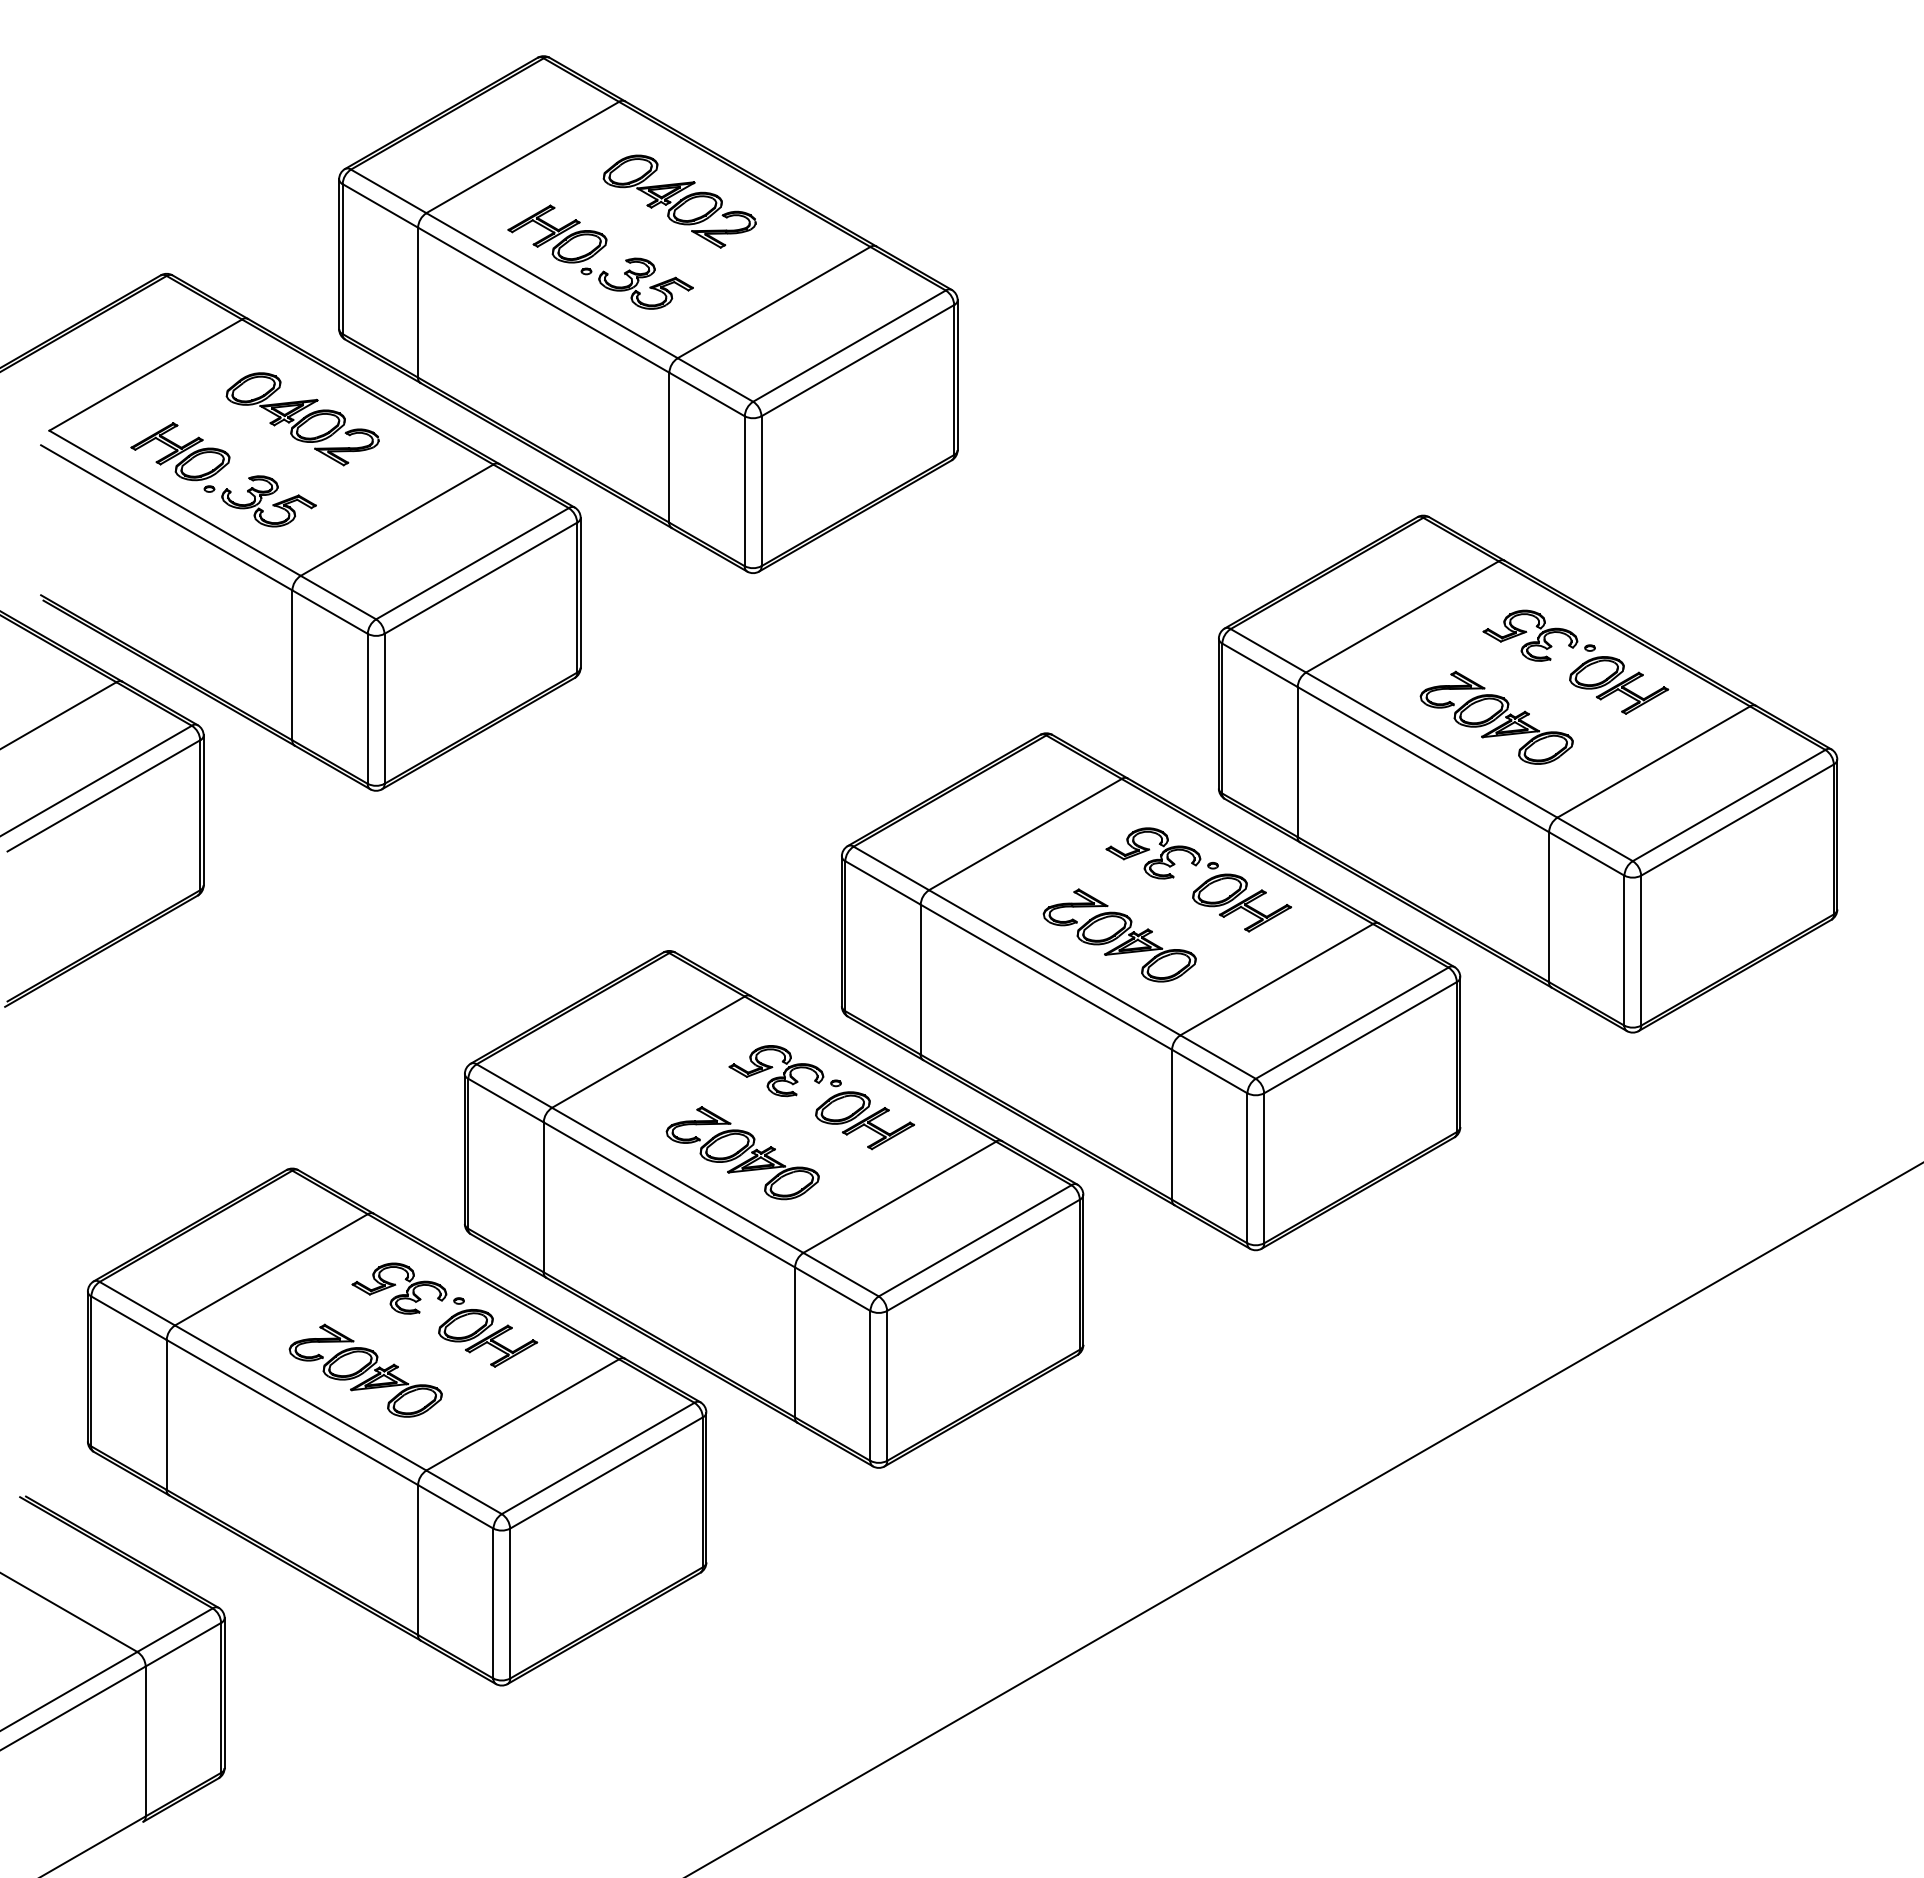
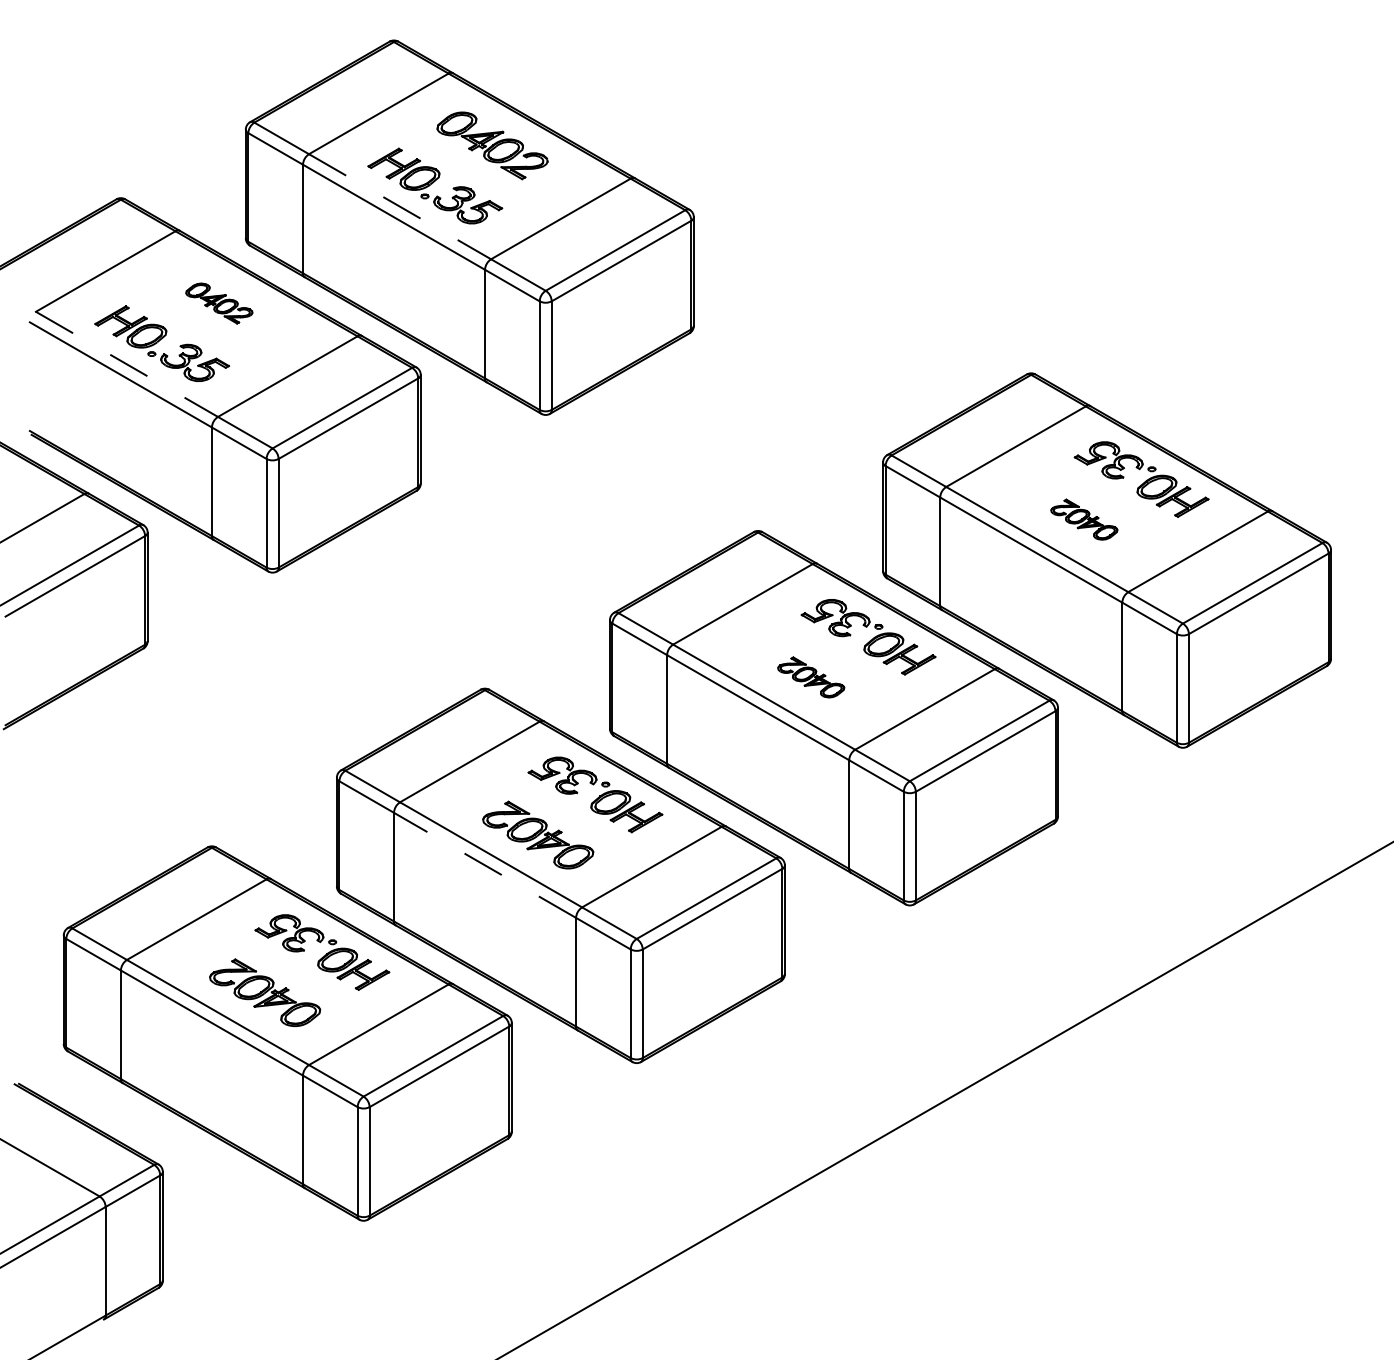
line: (552, 285) -> (400, 206), solid -> dashed
part: (302, 419) -> (219, 303), size x0.6
line: (175, 503) -> (127, 364), solid -> dashed
part: (1496, 717) -> (1084, 519), size x0.6
part: (1119, 935) -> (811, 677), size x0.6
line: (668, 1194) -> (484, 865), solid -> dashed

